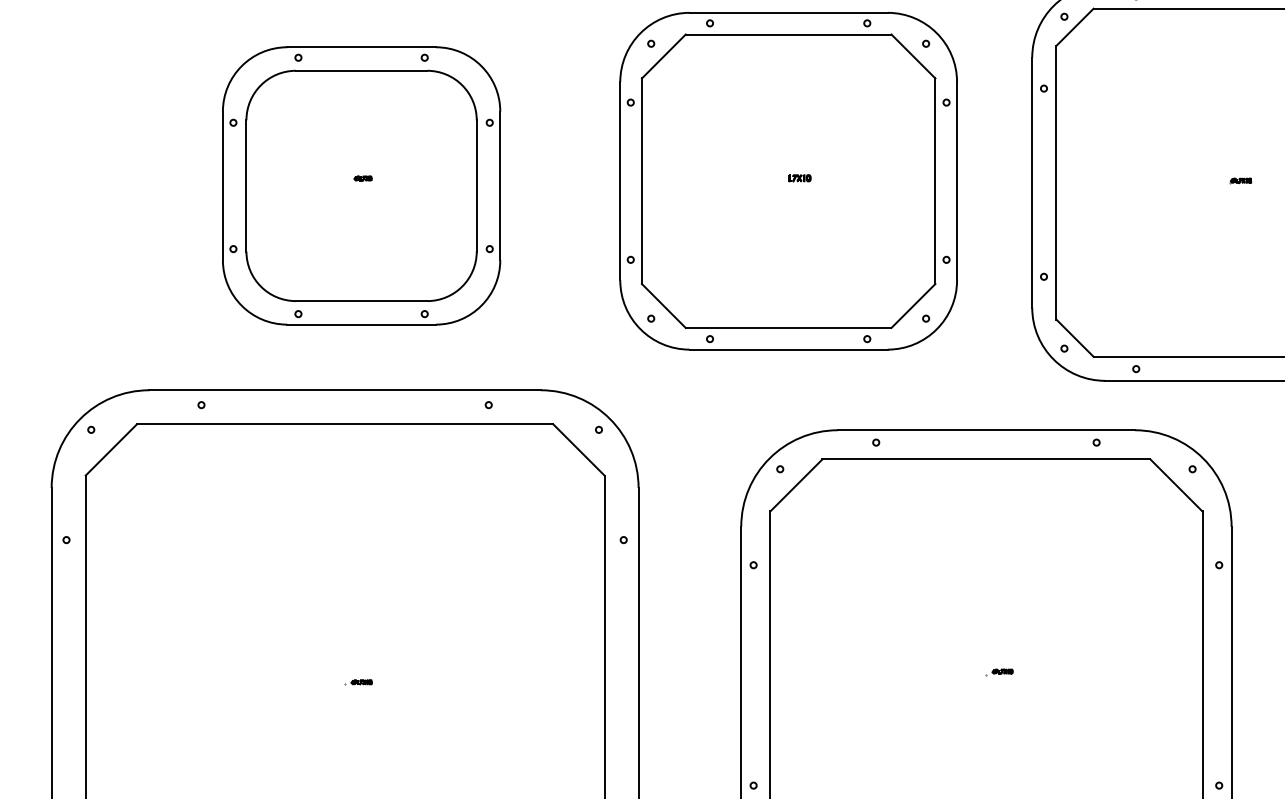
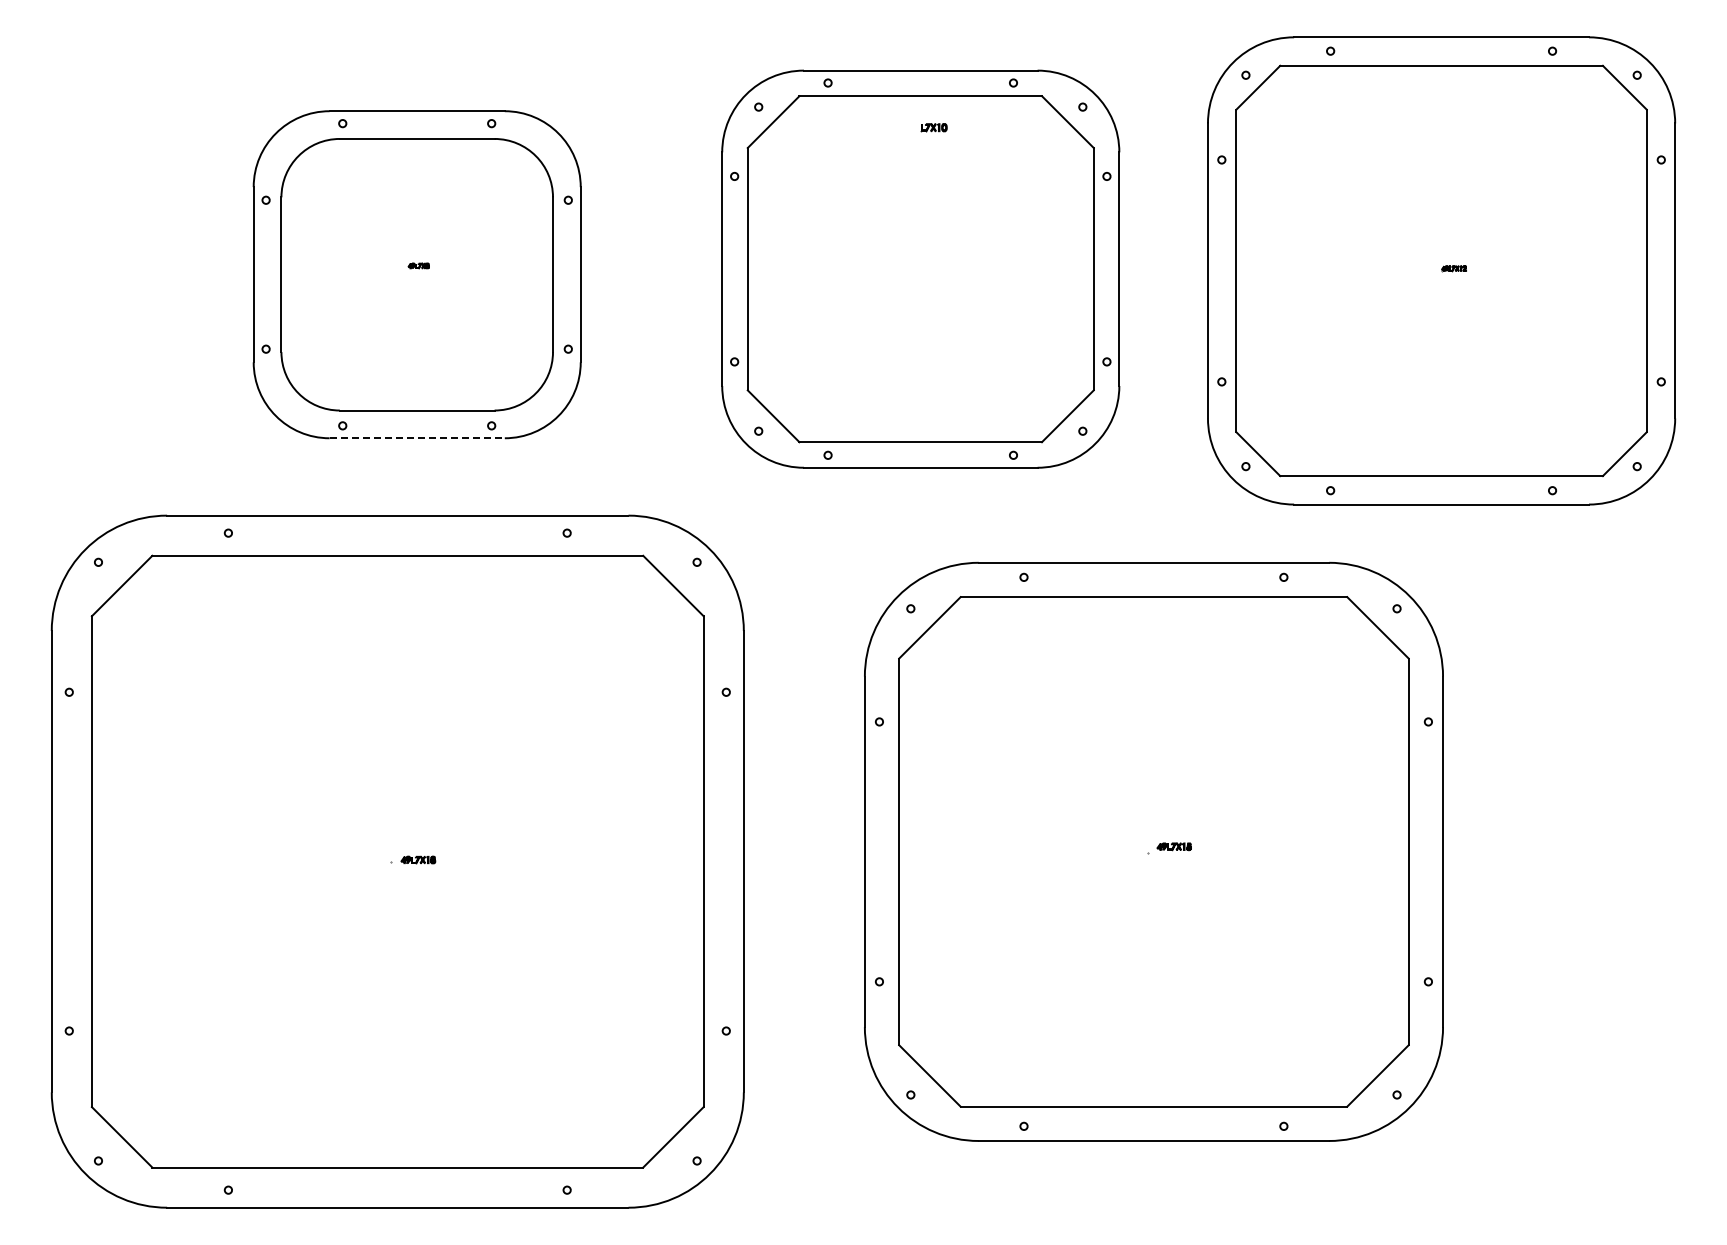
part: (799, 178) -> (933, 127), moved
line: (361, 324) -> (417, 438), solid -> dashed
part: (999, 672) -> (1169, 848), size x1.4
part: (358, 681) -> (413, 859), size x1.4

